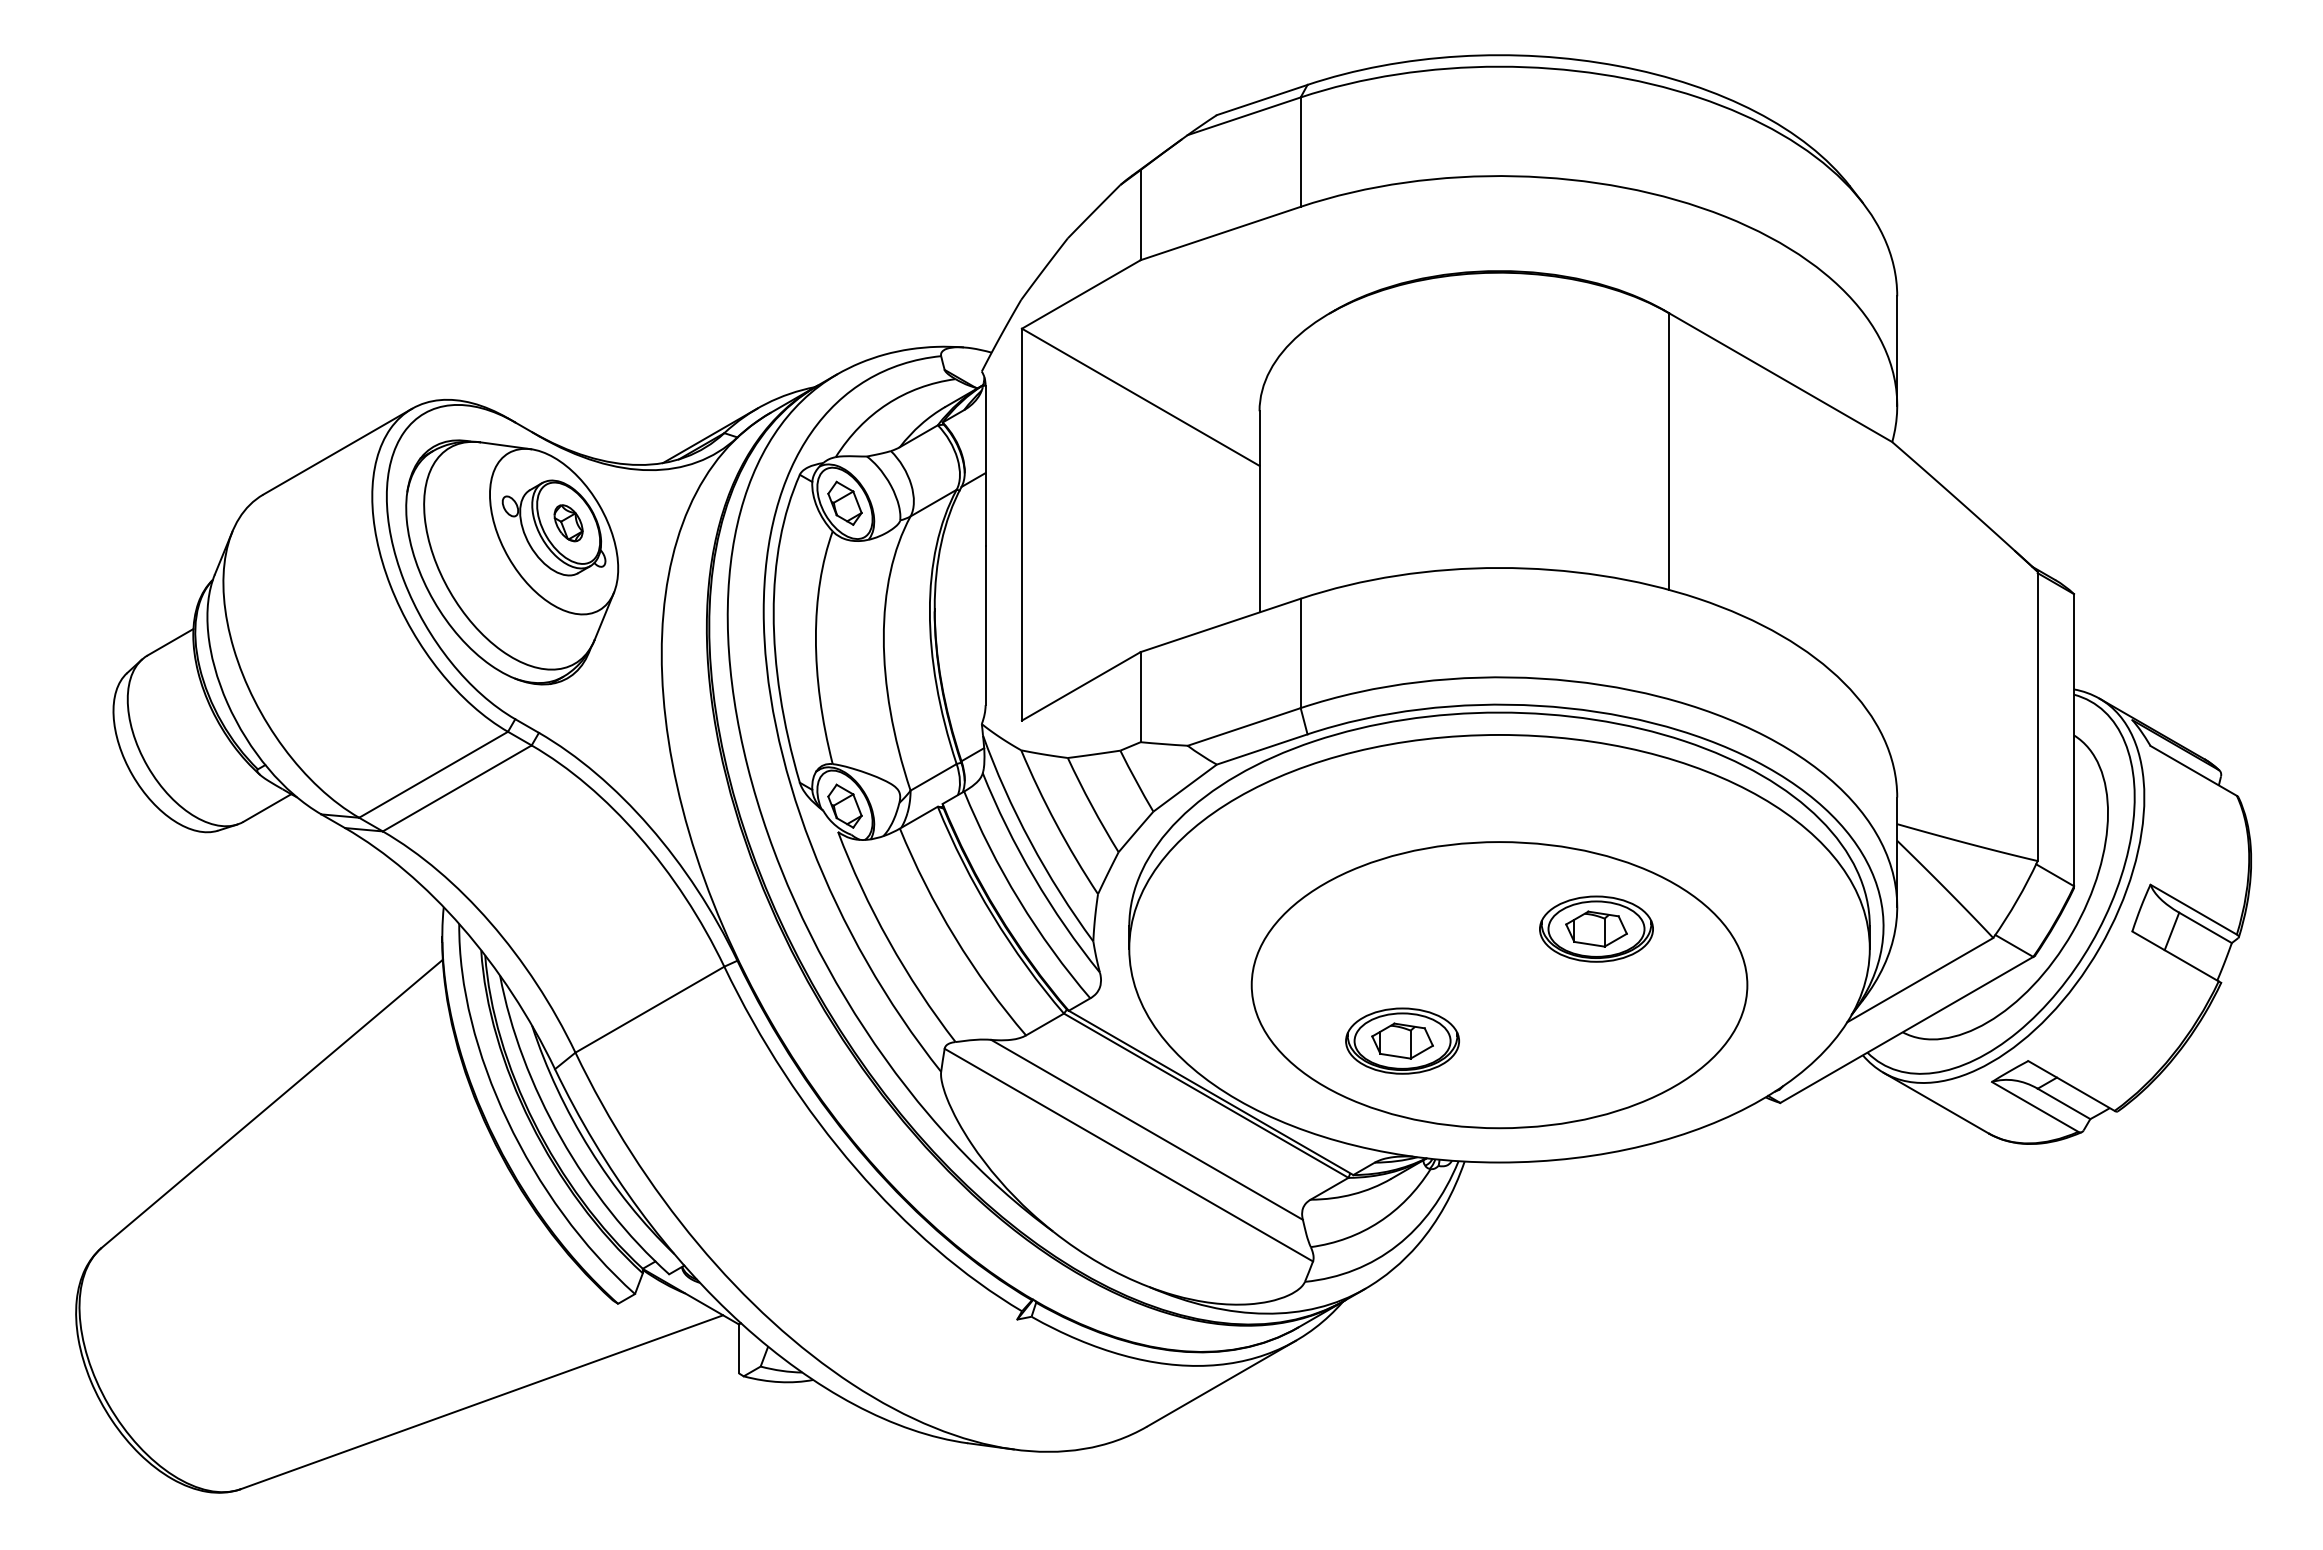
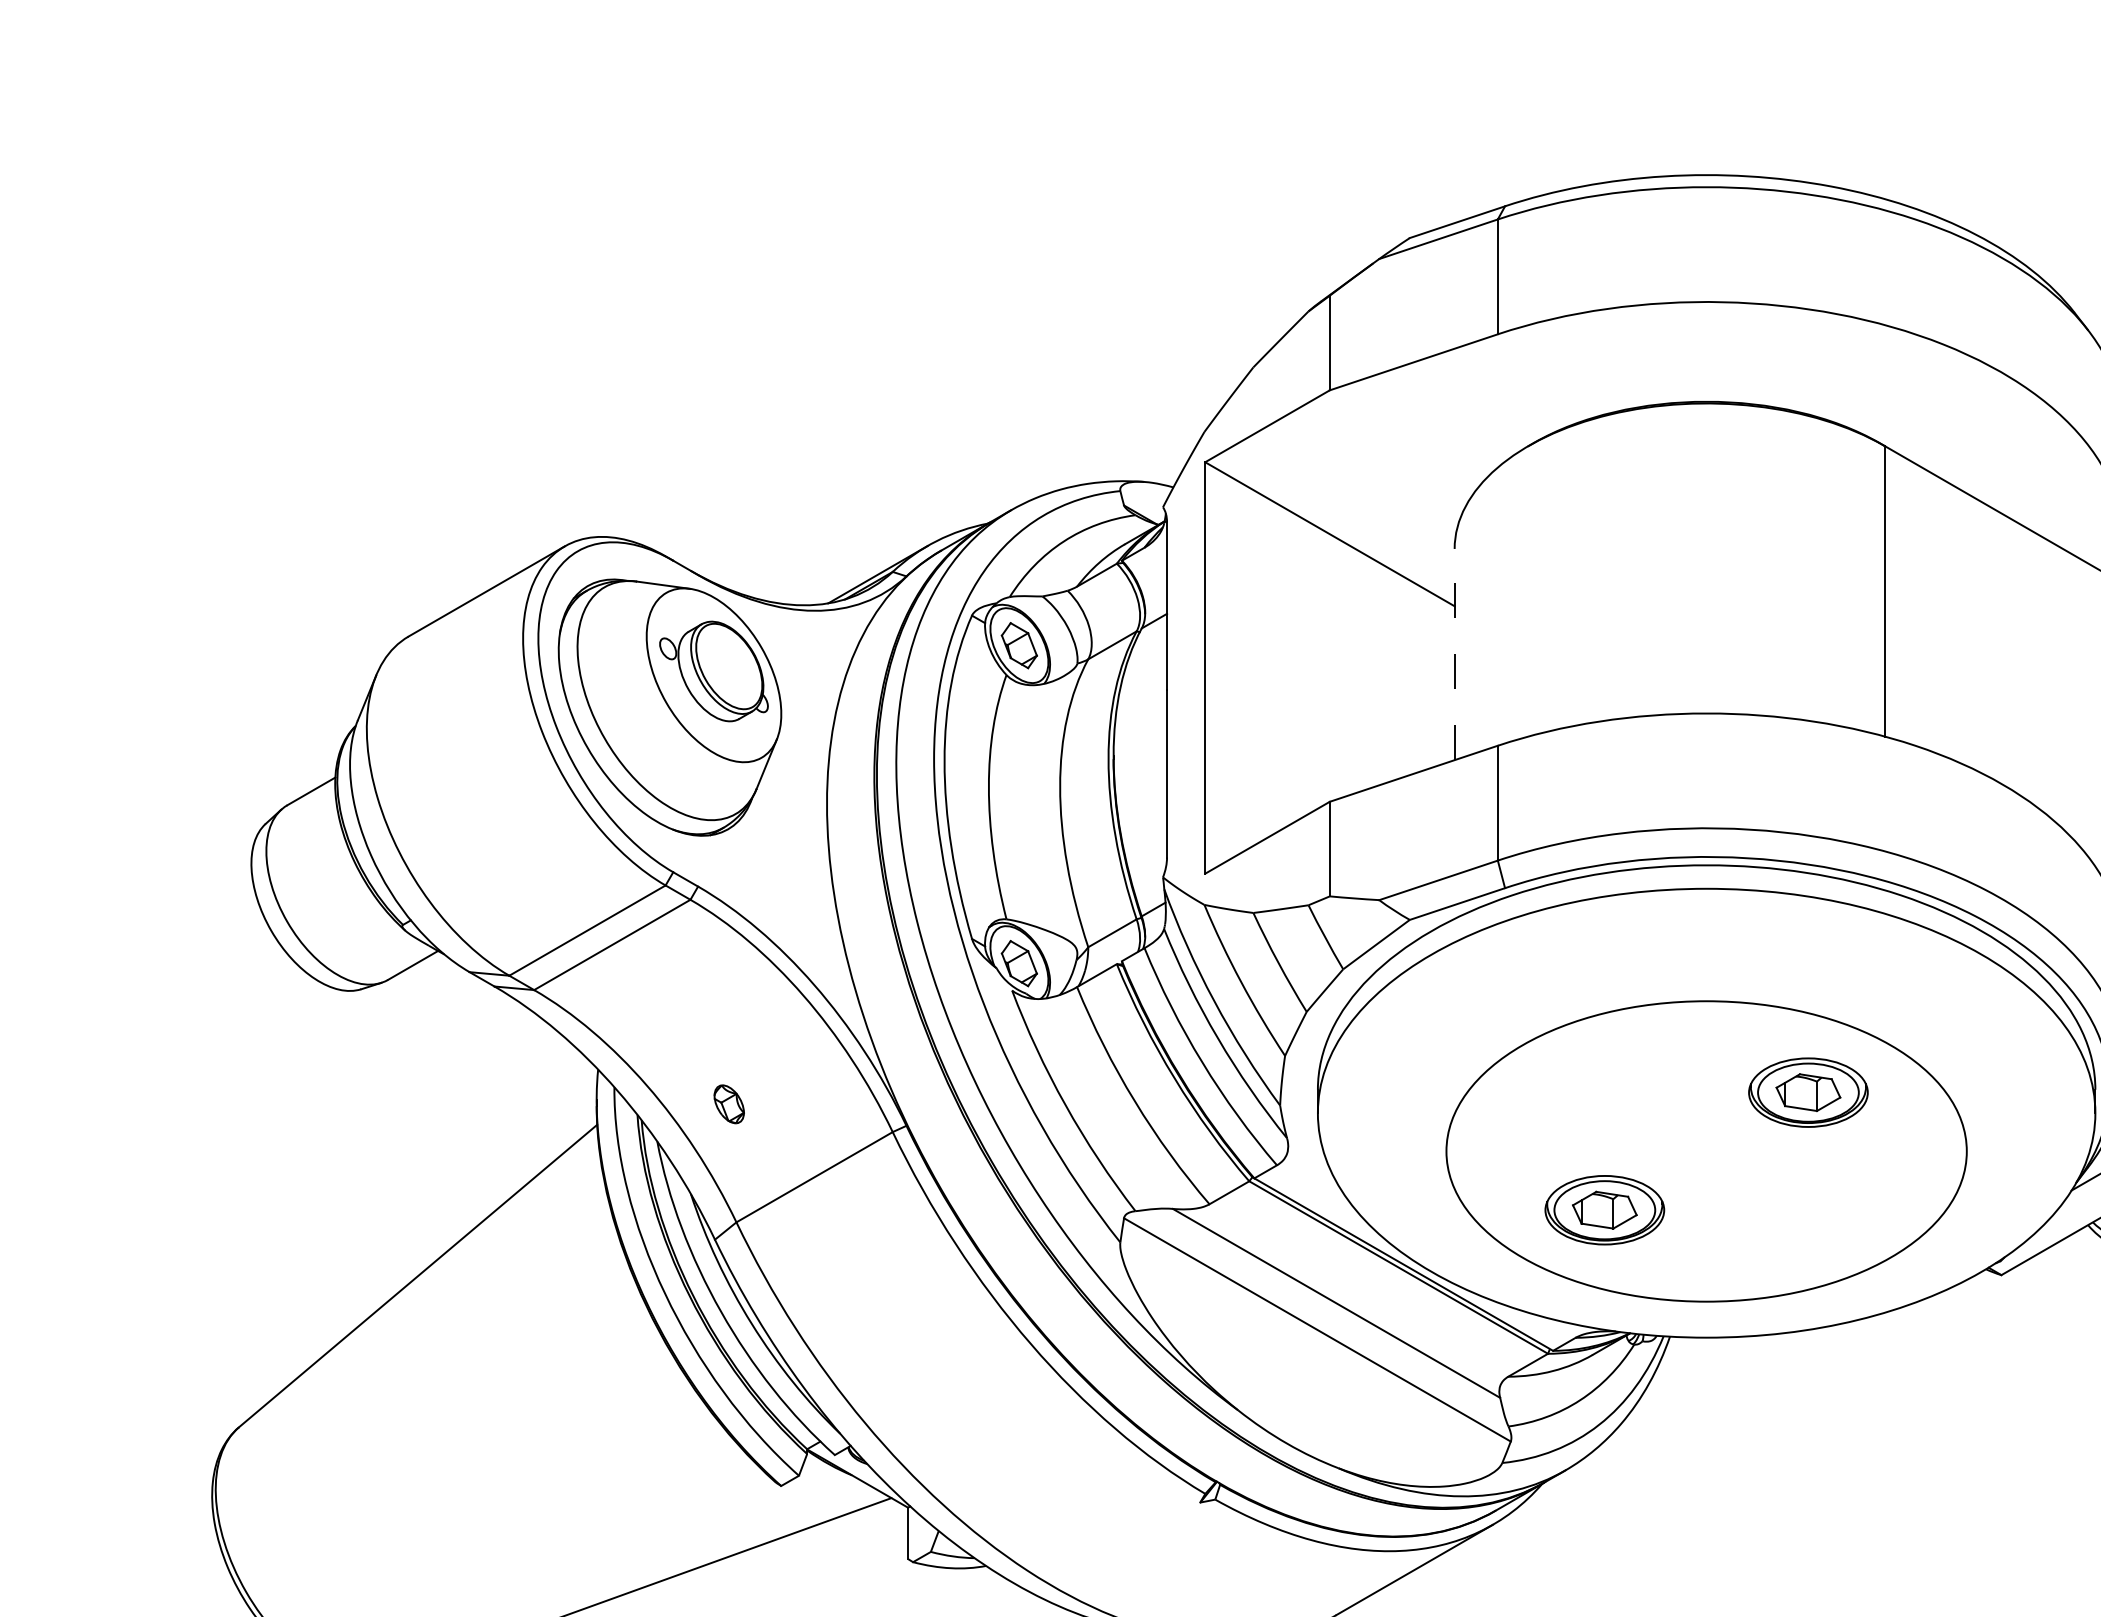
line: (1259, 511) -> (1454, 654), solid -> dashed
part: (568, 523) -> (729, 1104), moved

